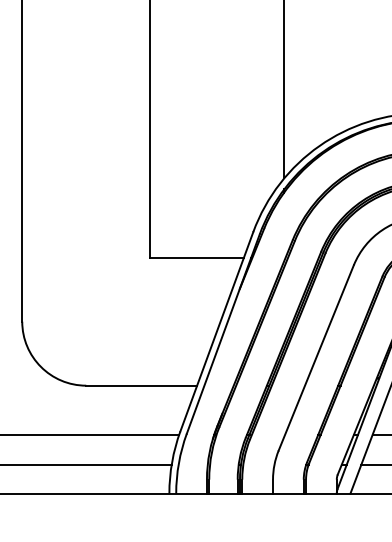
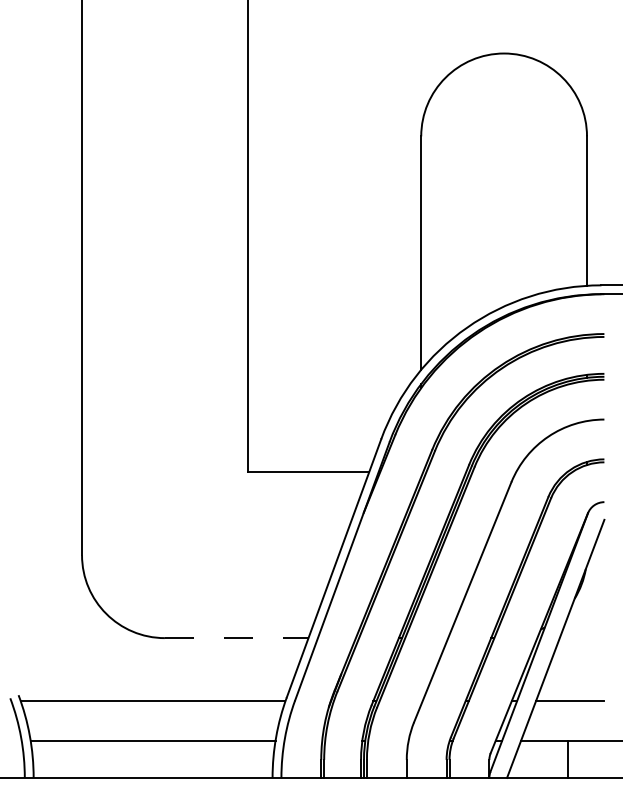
line: (141, 385) -> (236, 638), solid -> dashed

